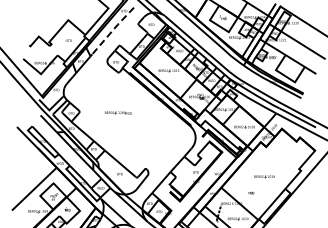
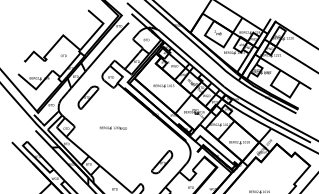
line: (112, 30) -> (107, 45), dashed -> solid
part: (93, 82) -> (88, 97), added
part: (167, 146) -> (162, 161), added

